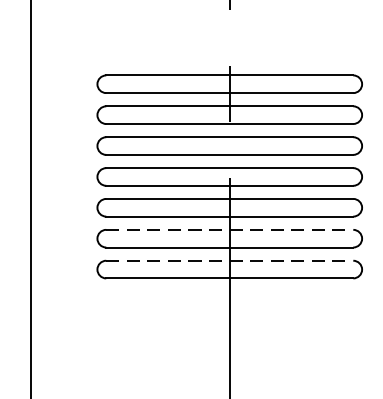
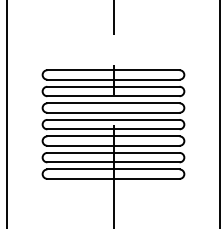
line: (229, 229) -> (113, 152), dashed -> solid
line: (229, 260) -> (113, 169), dashed -> solid

